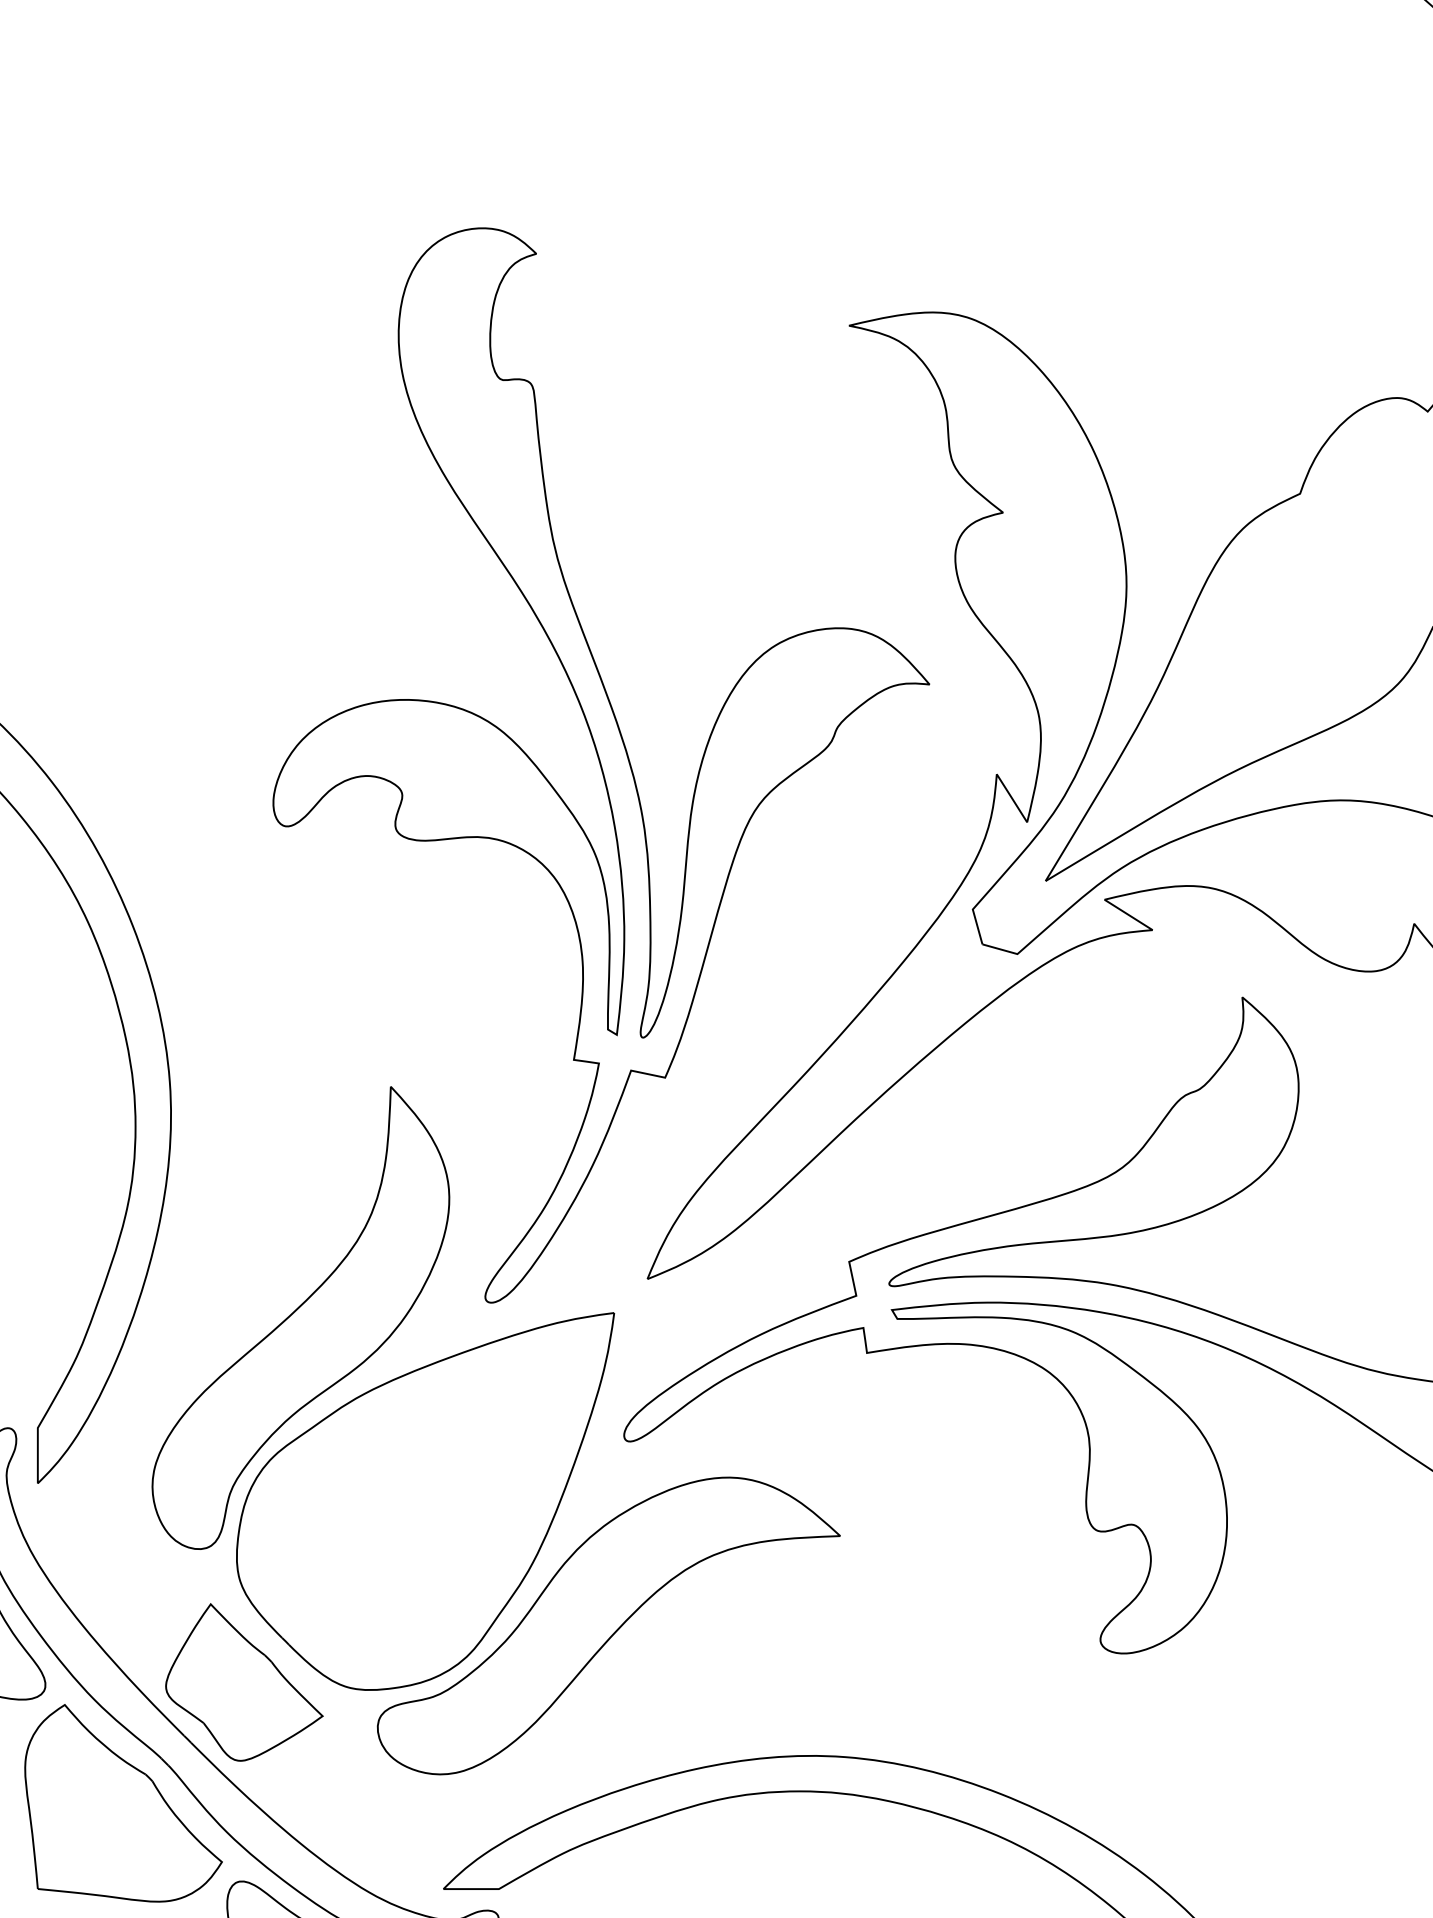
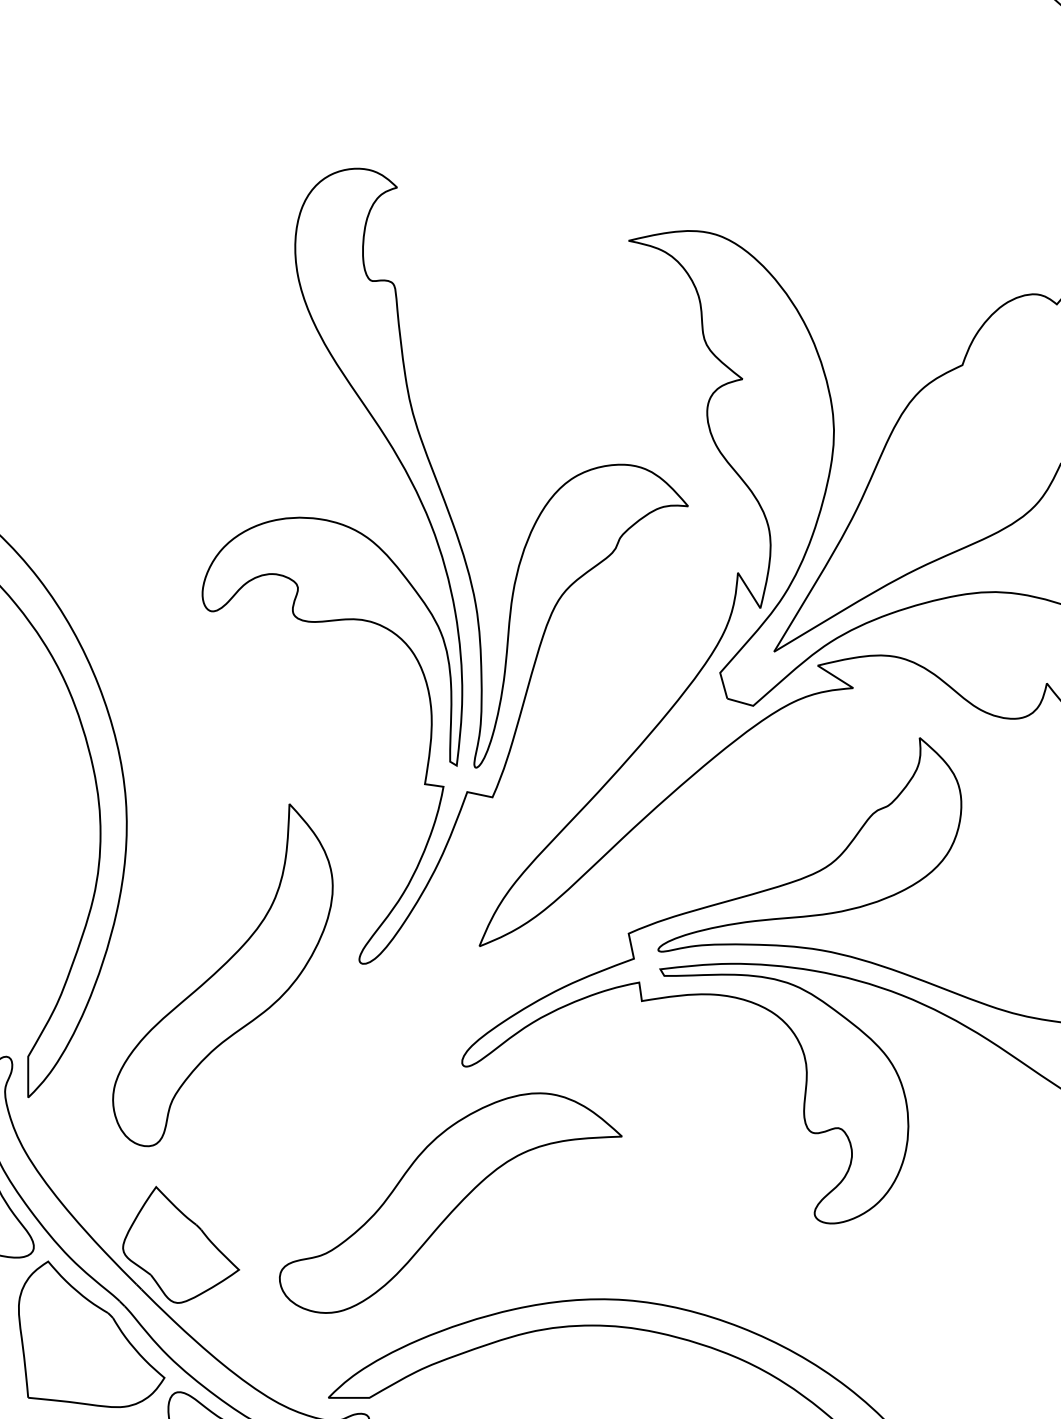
part: (425, 1501) -> (315, 1111), removed

